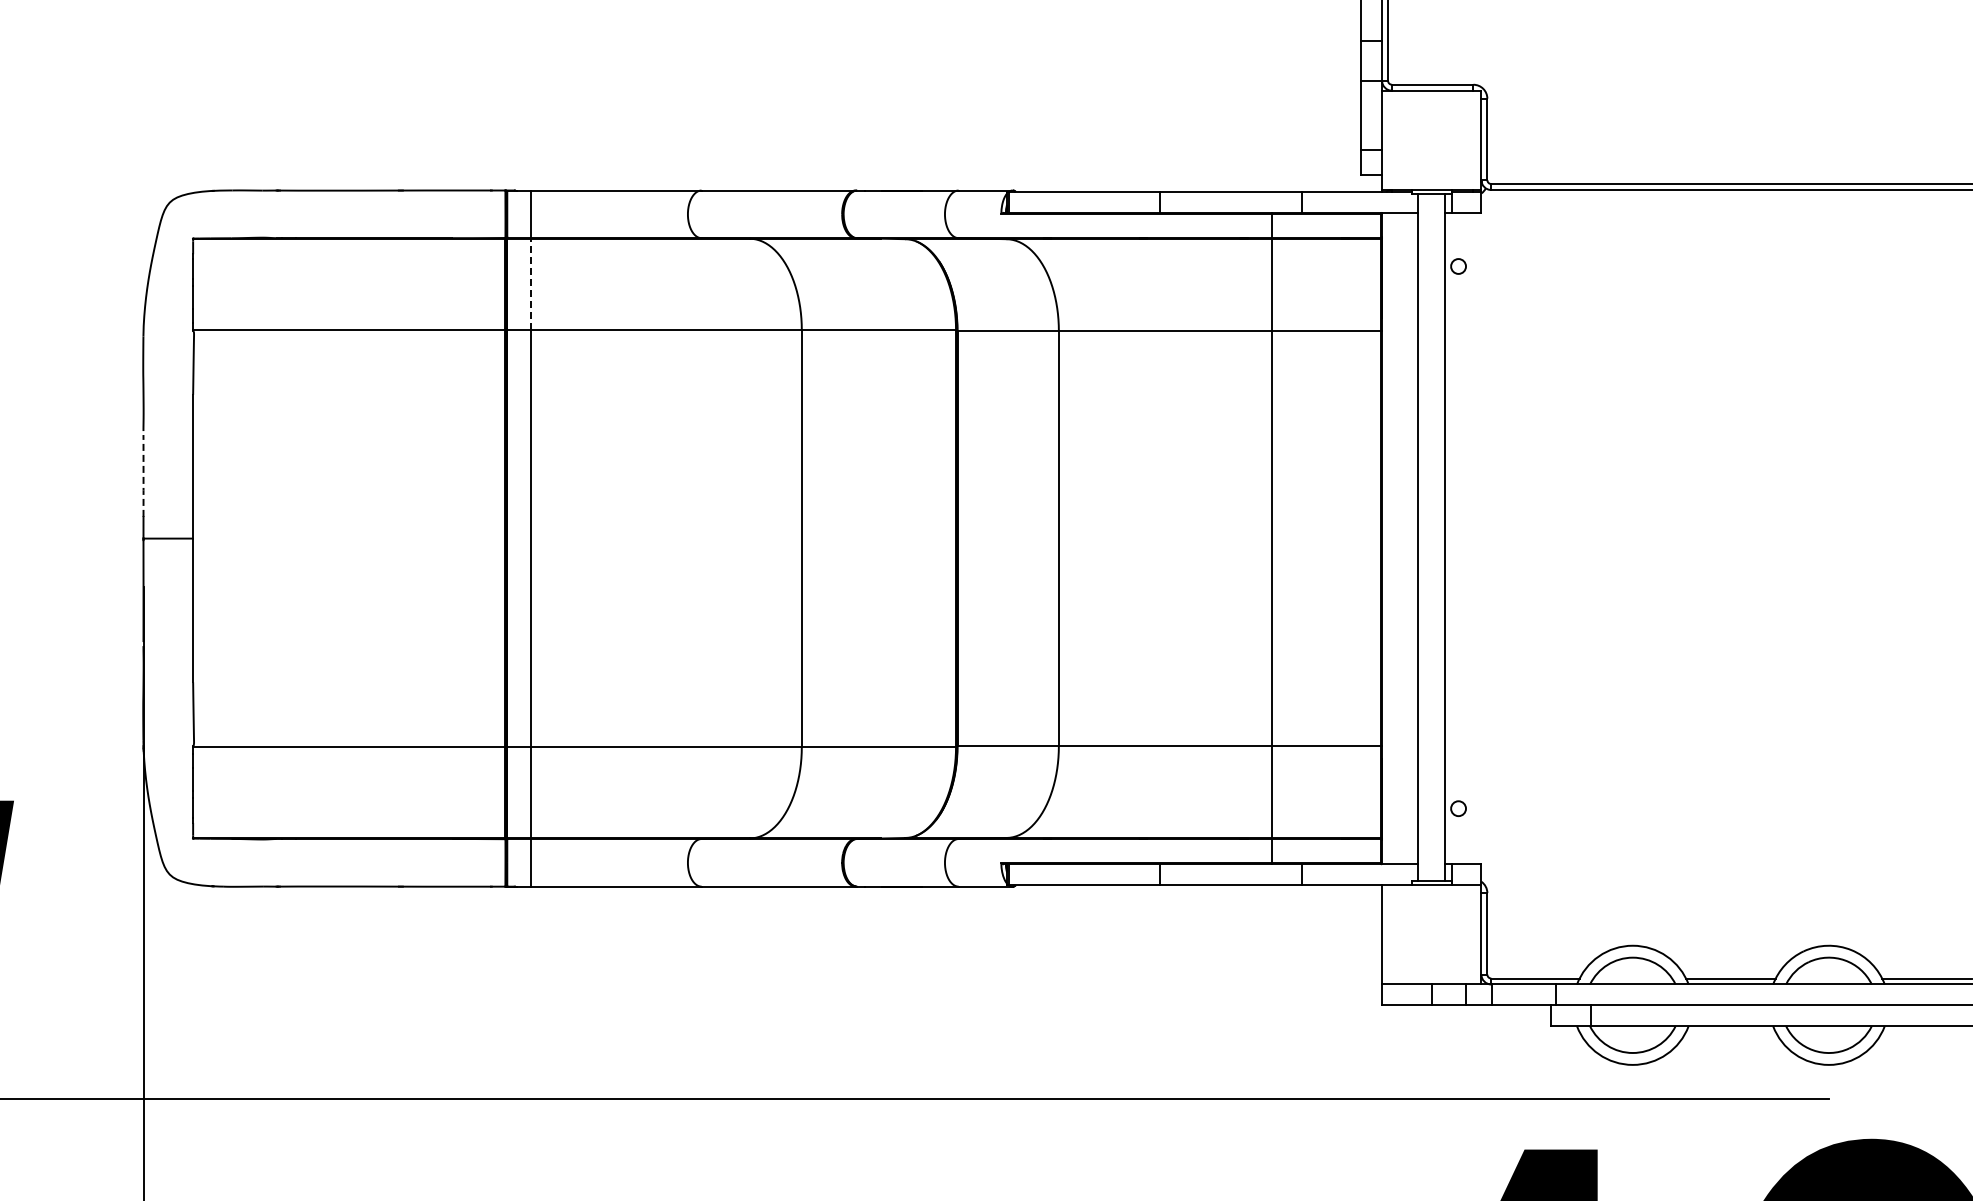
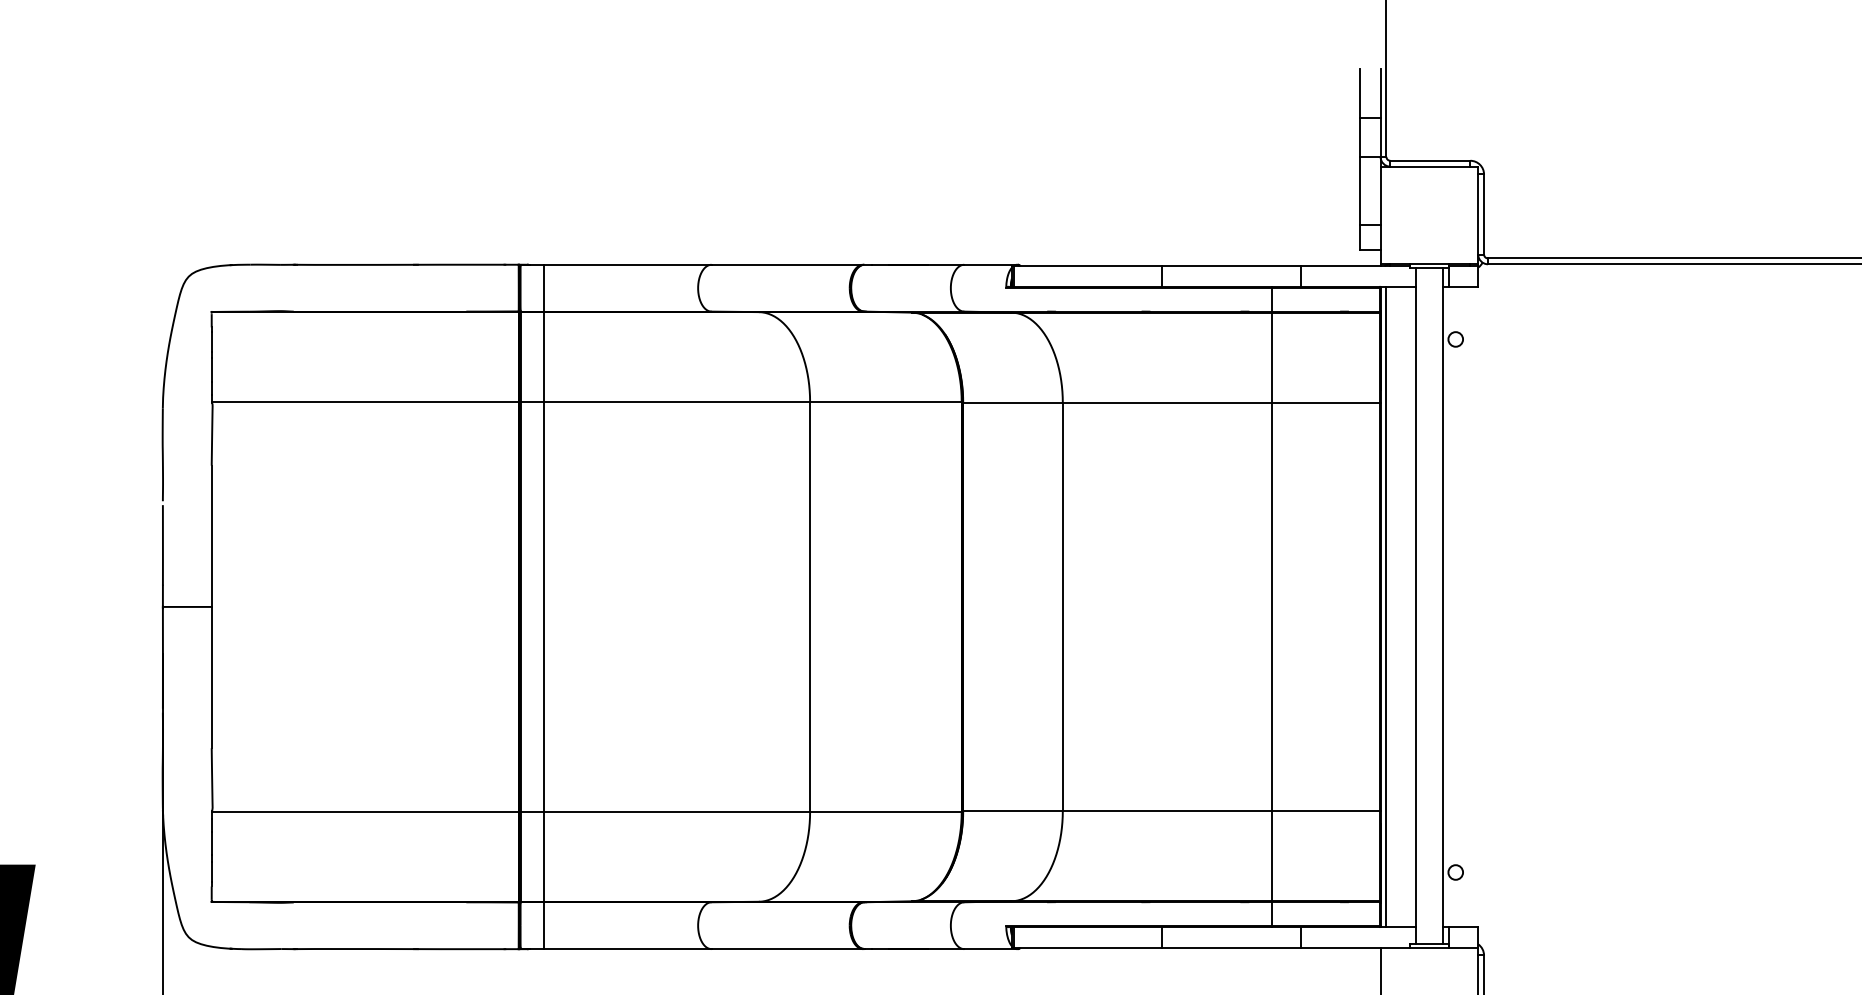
line: (530, 284) -> (543, 357), dashed -> solid
line: (143, 475) -> (162, 544), dashed -> solid
line: (1388, 538) -> (1386, 606), added

